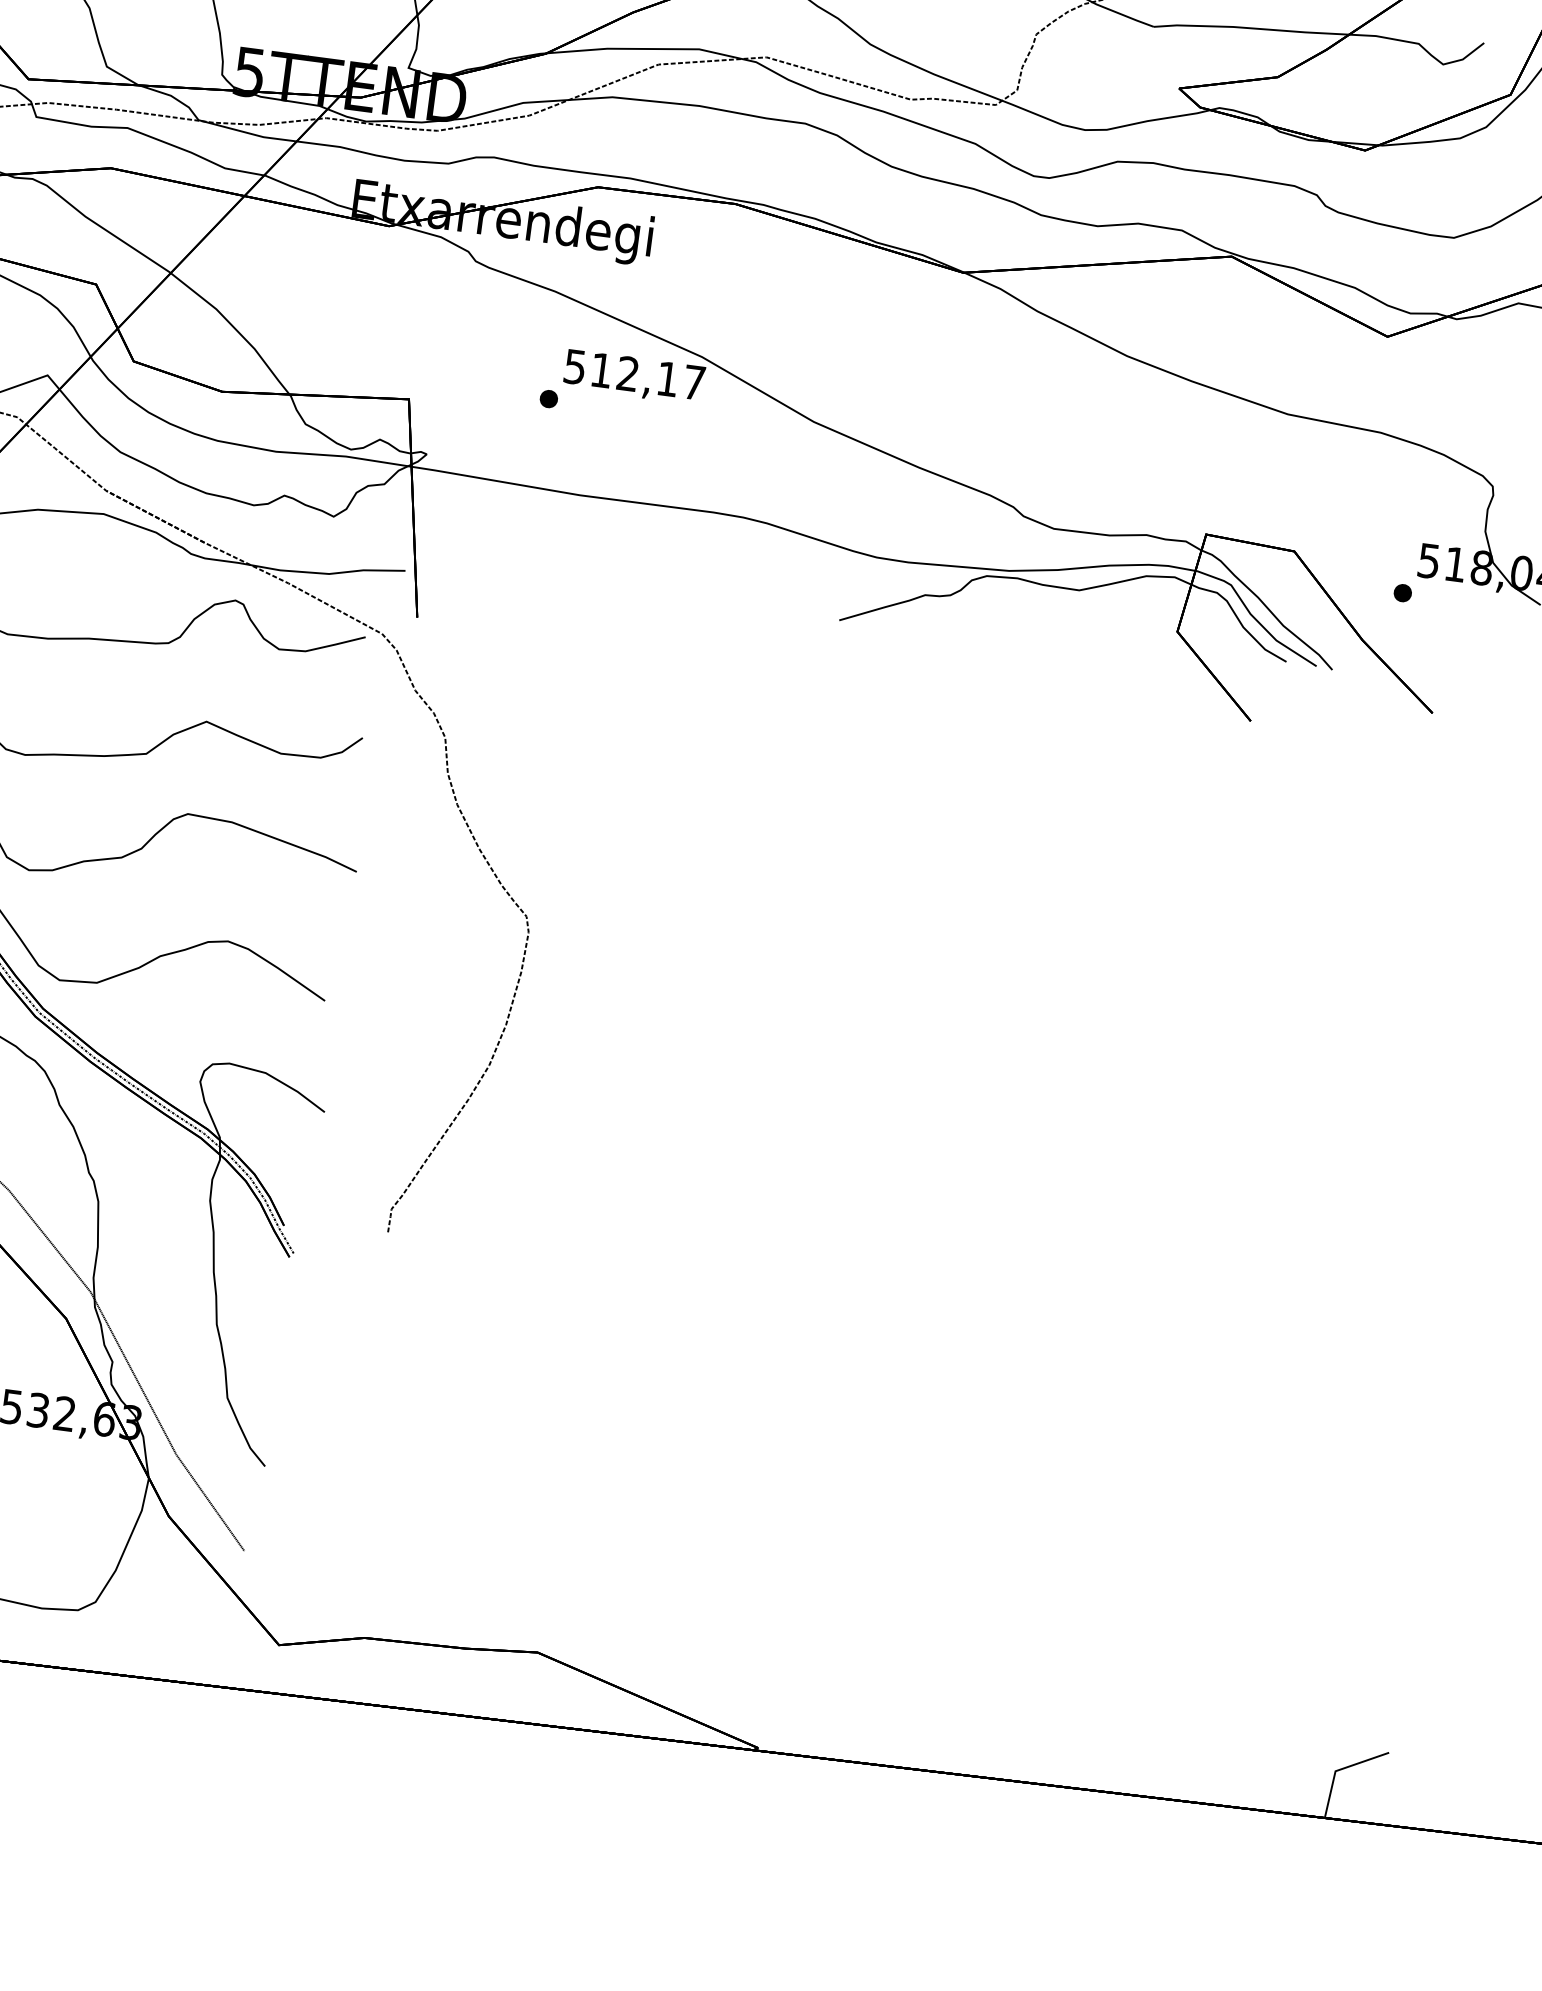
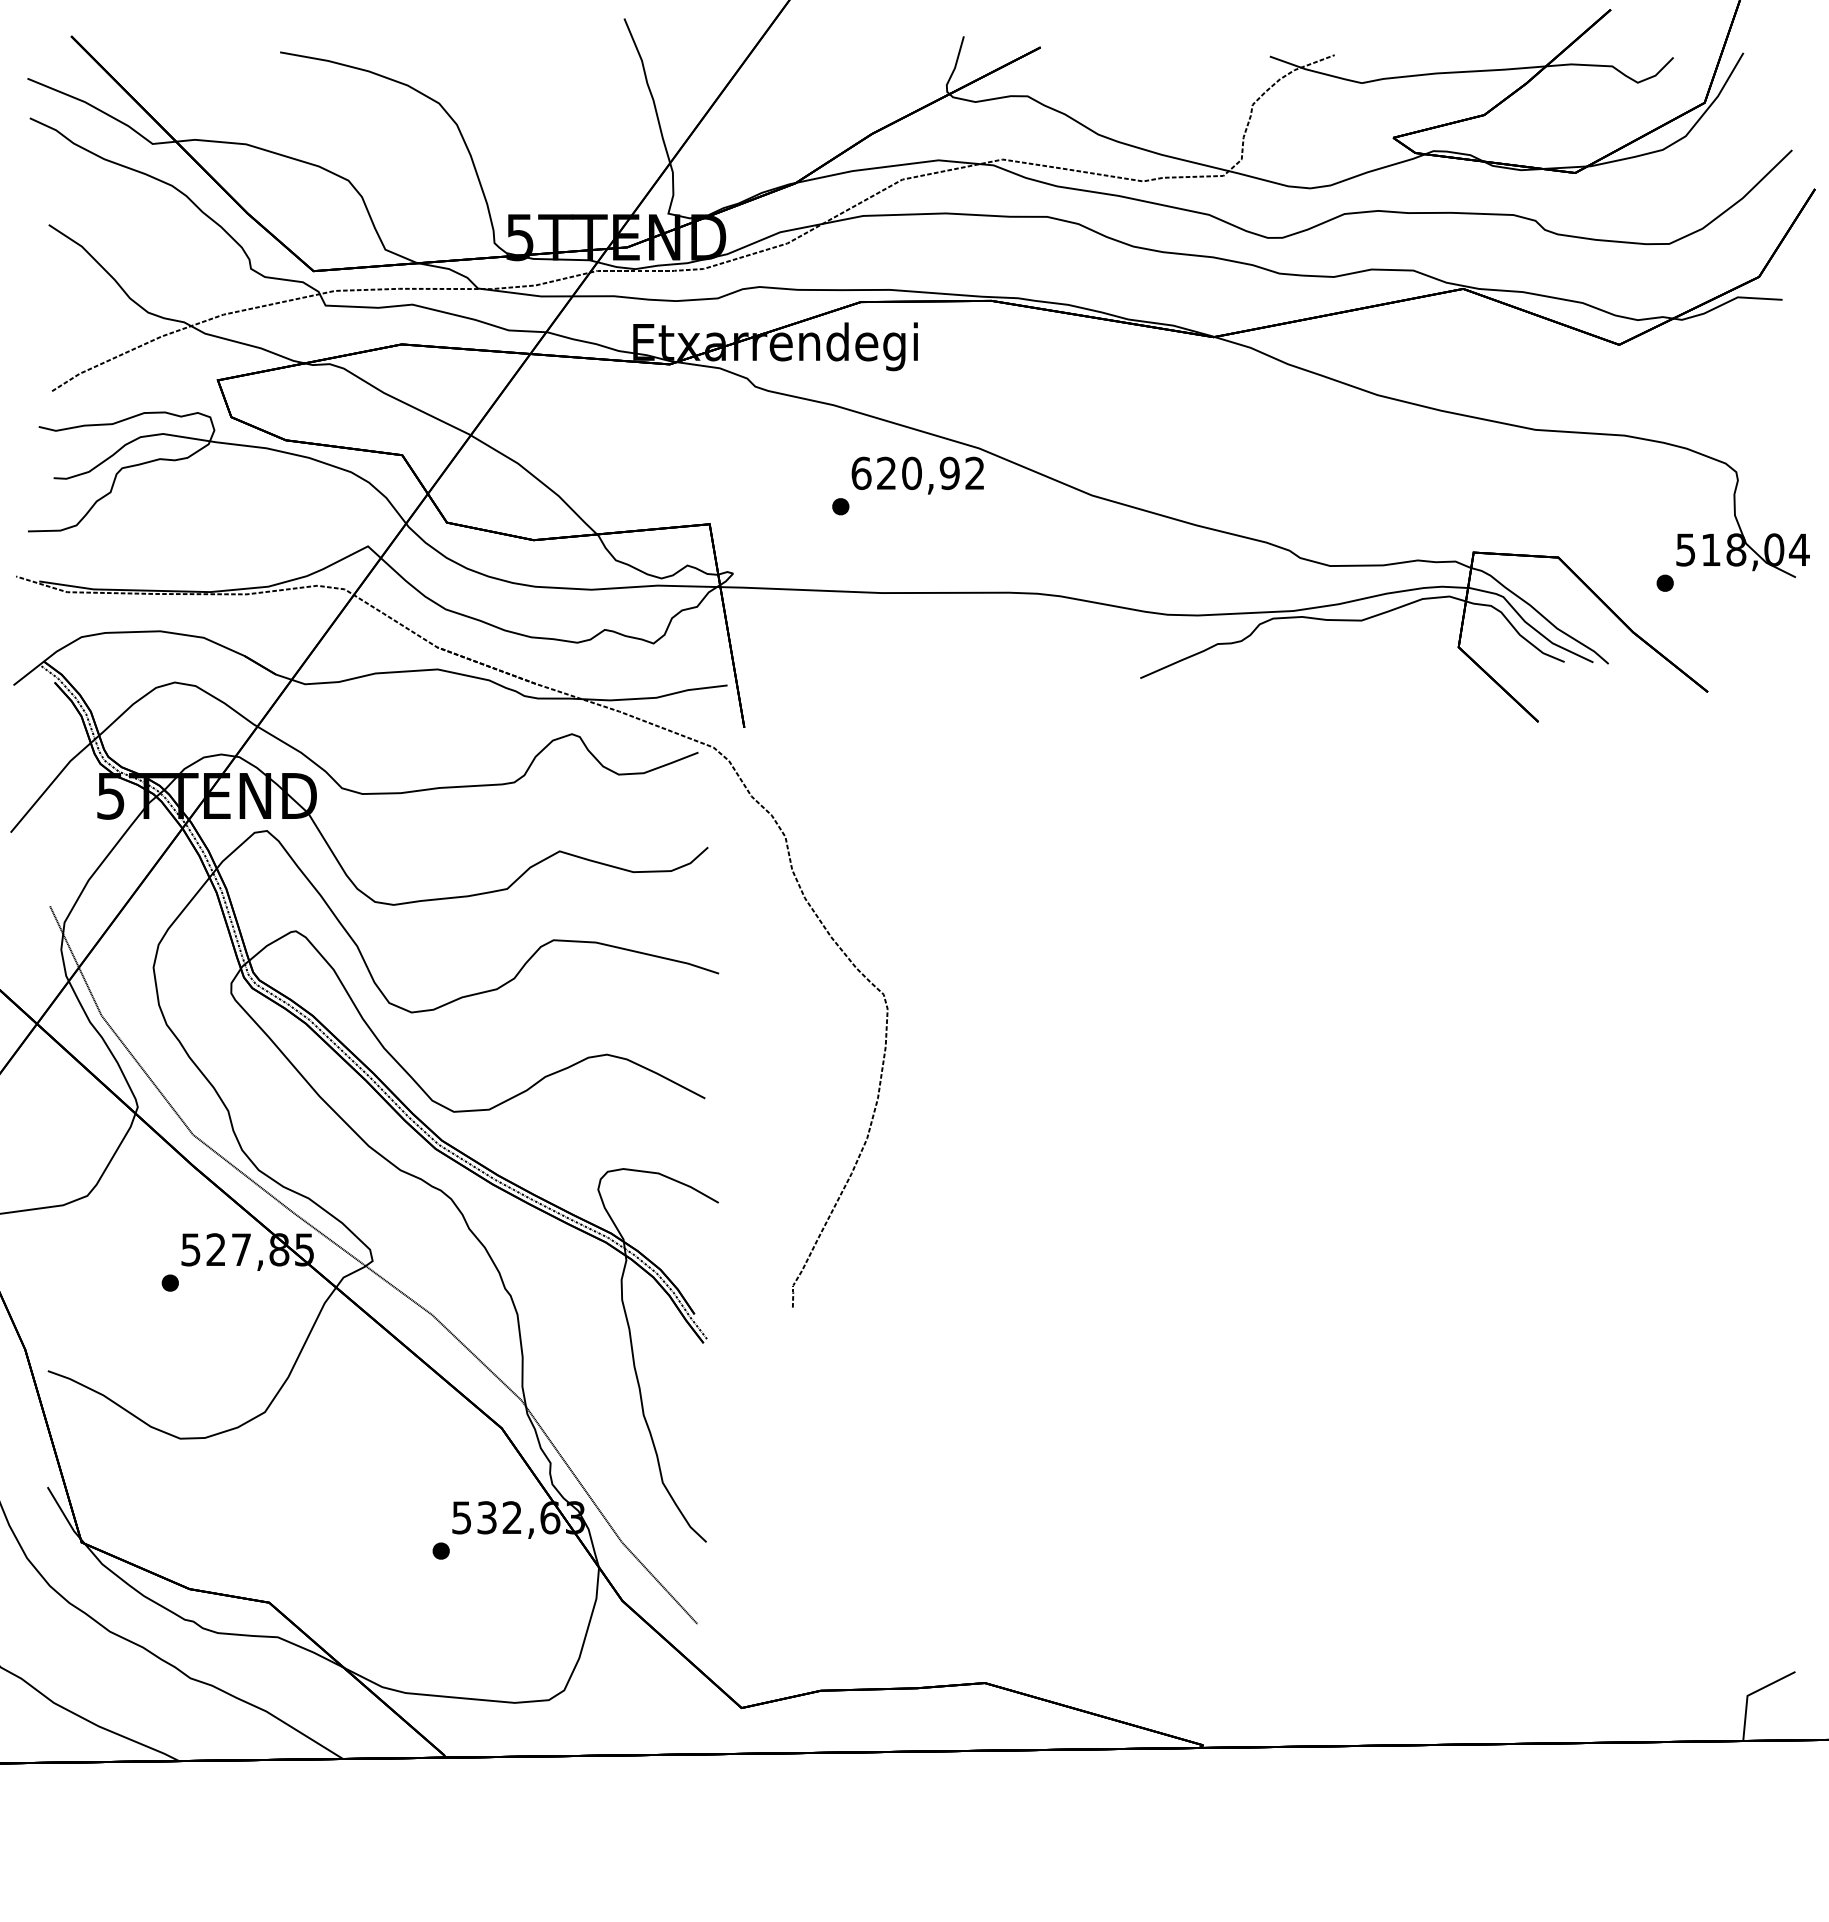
text: (633, 374) -> (917, 473), 512,17 -> 620,92

